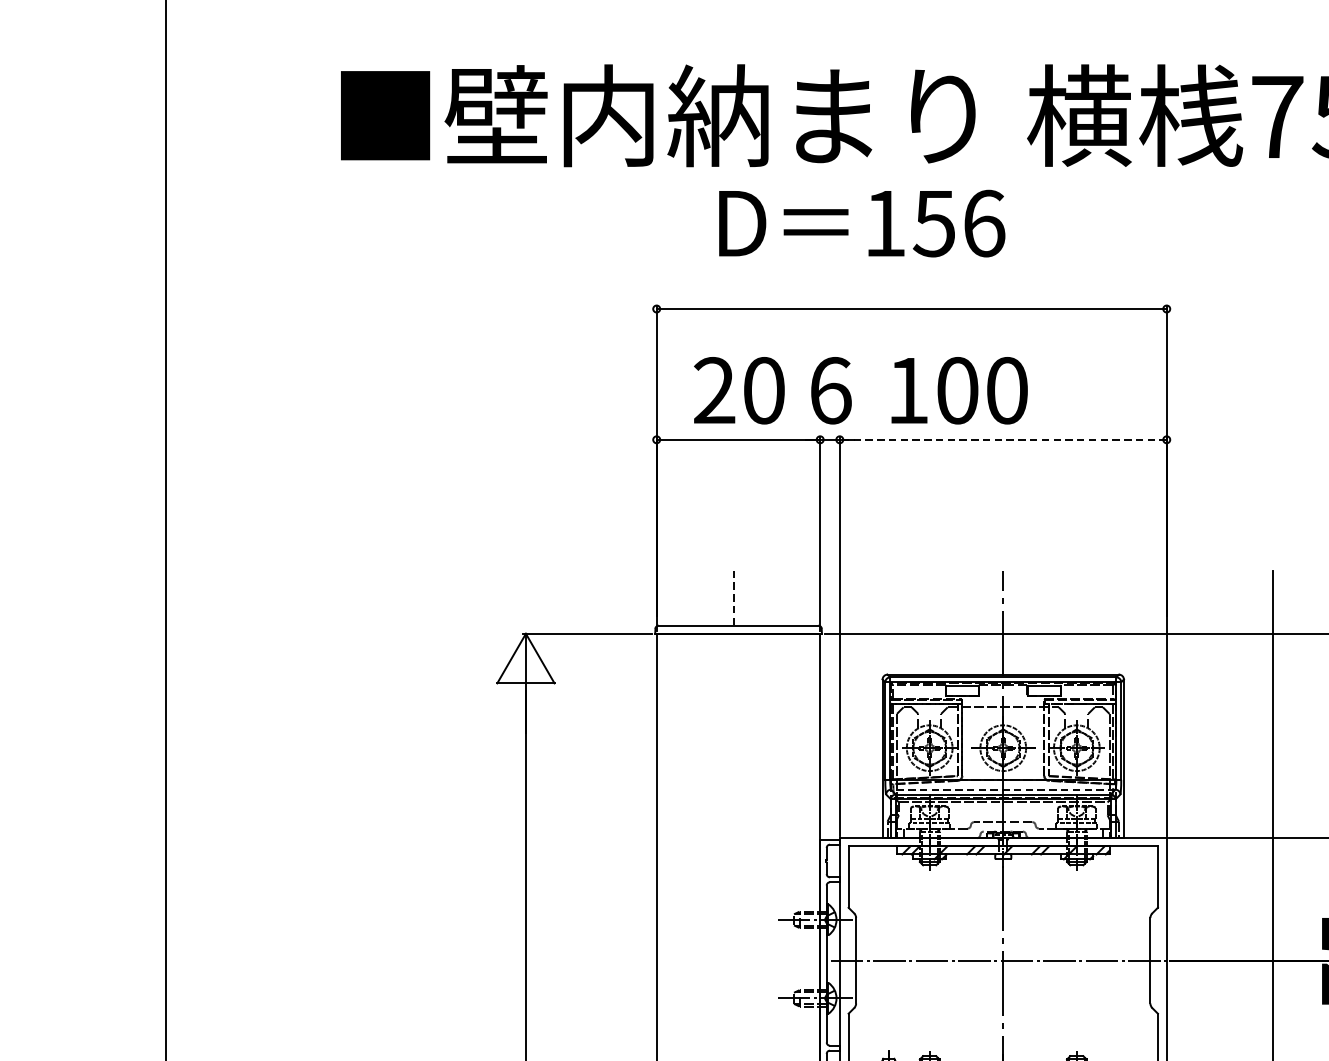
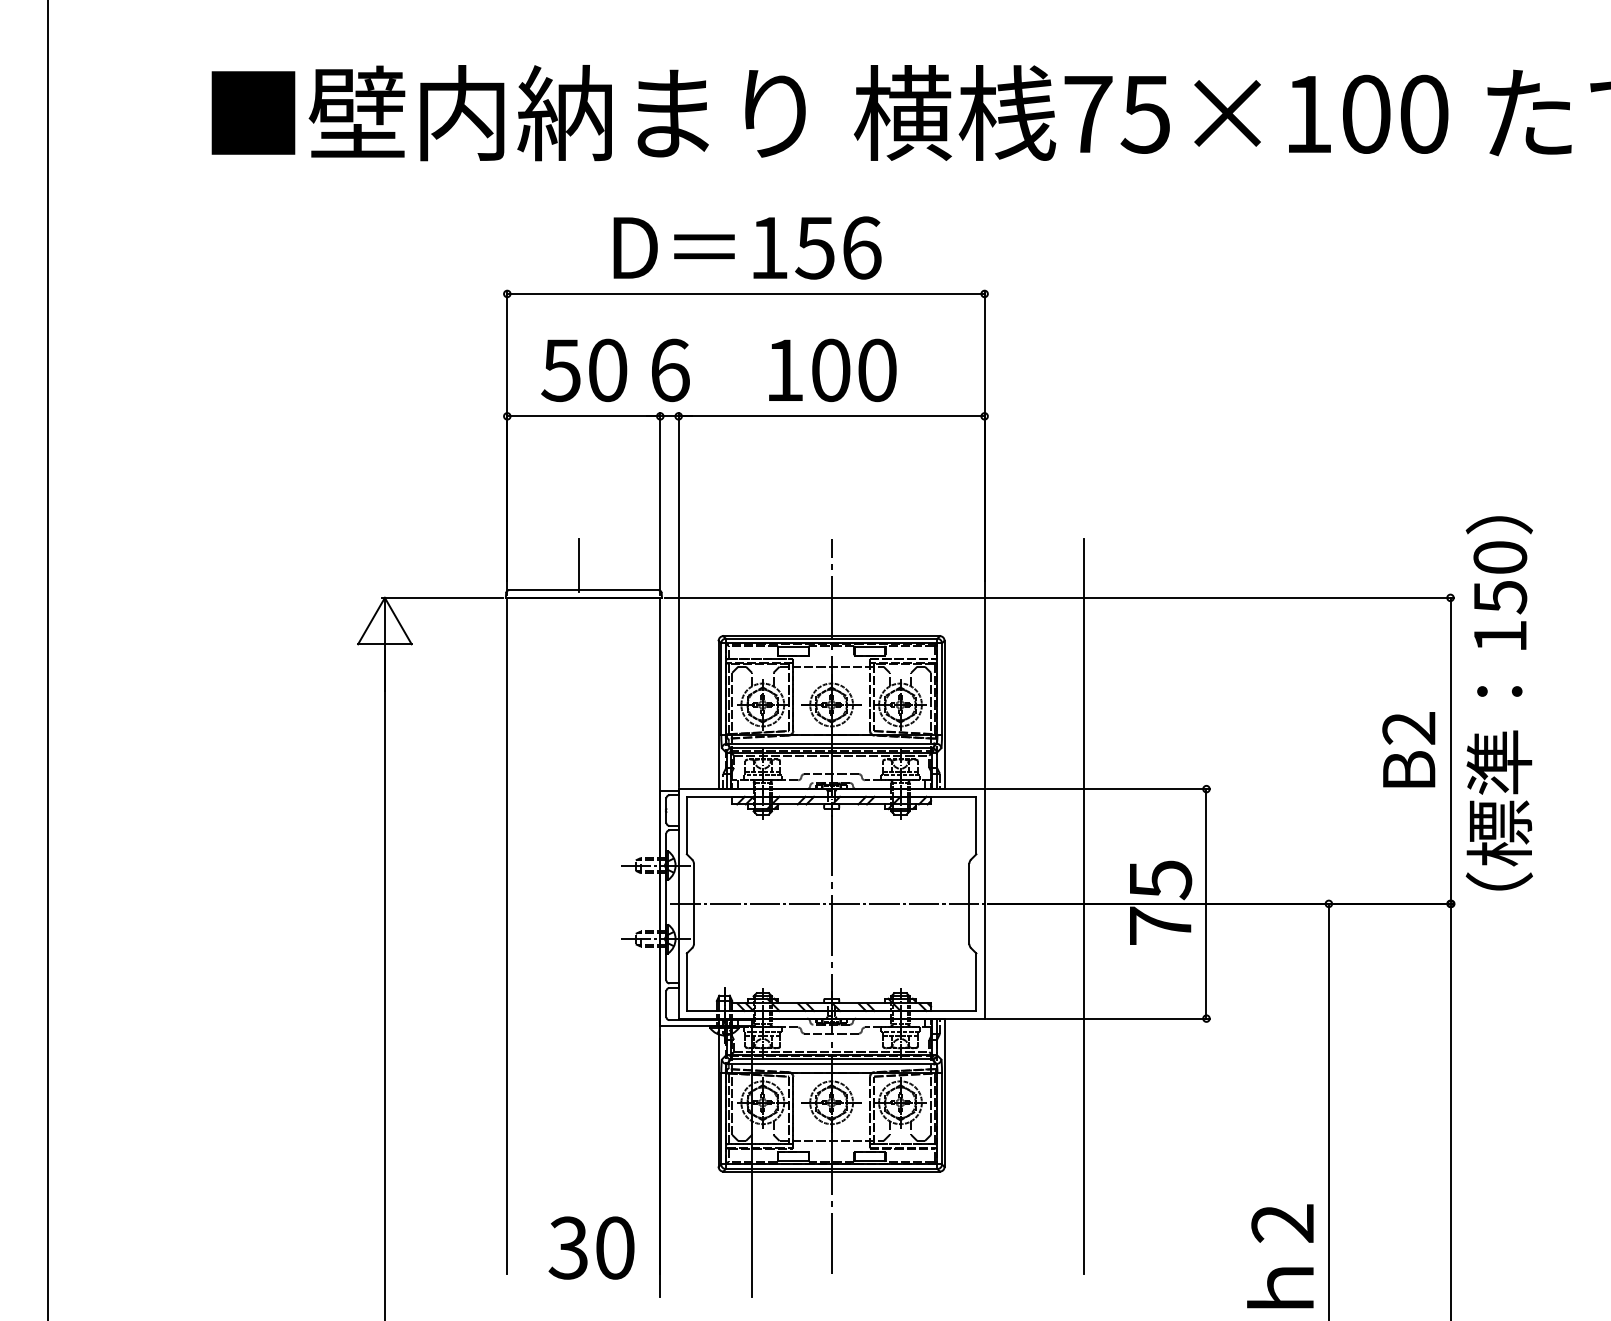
text: (862, 223) -> (747, 247), moved
text: (713, 390) -> (560, 370), 20 -> 50
text: (959, 390) -> (832, 370), moved
line: (1003, 439) -> (831, 416), dashed -> solid
line: (733, 599) -> (579, 565), dashed -> solid
line: (1003, 789) -> (831, 743), dashed -> solid

